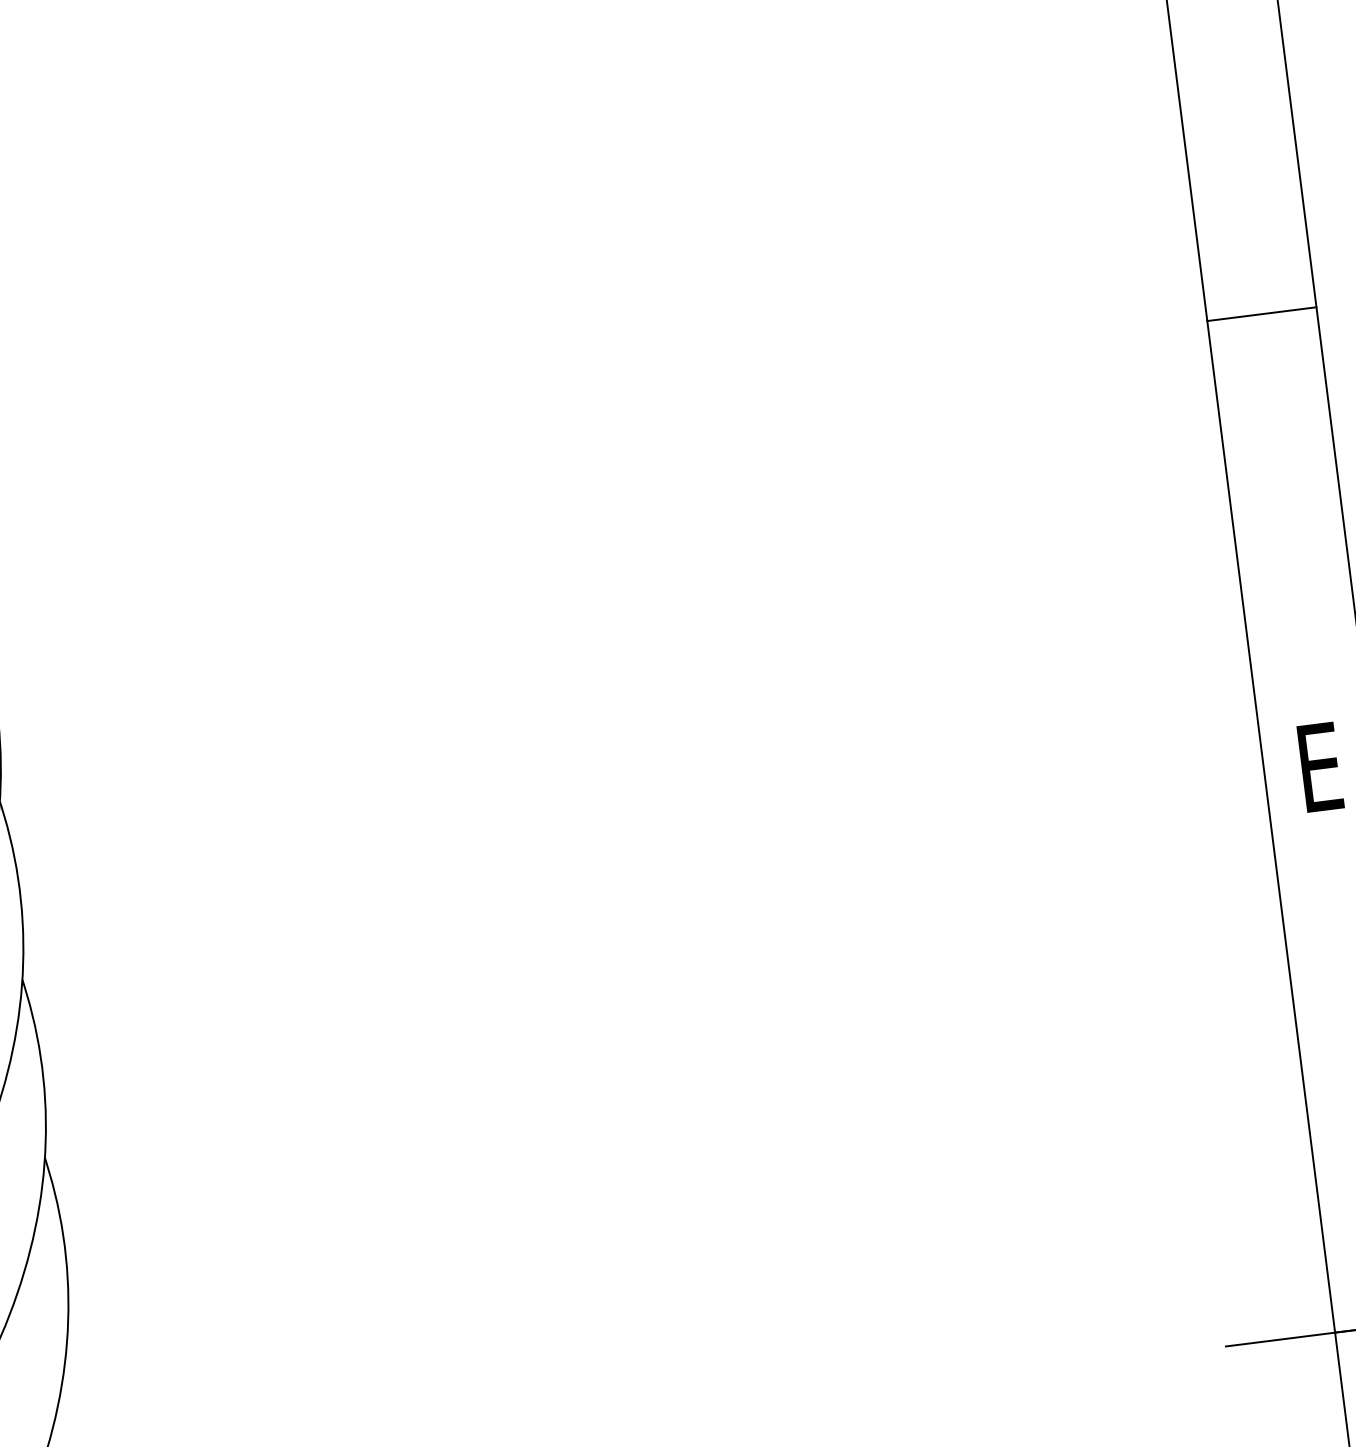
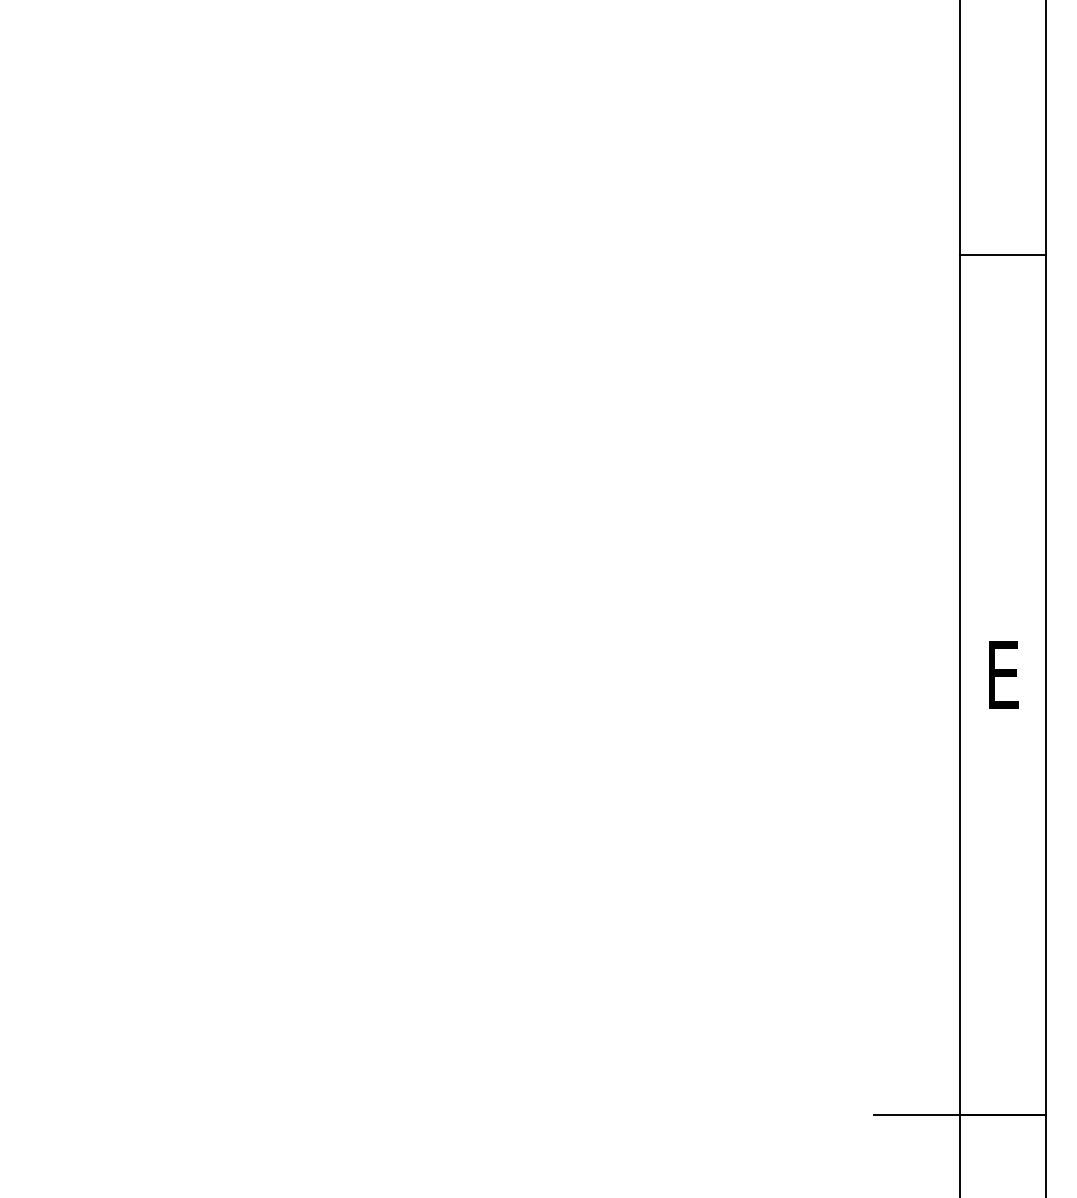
line: (1261, 313) -> (1002, 254), moved

